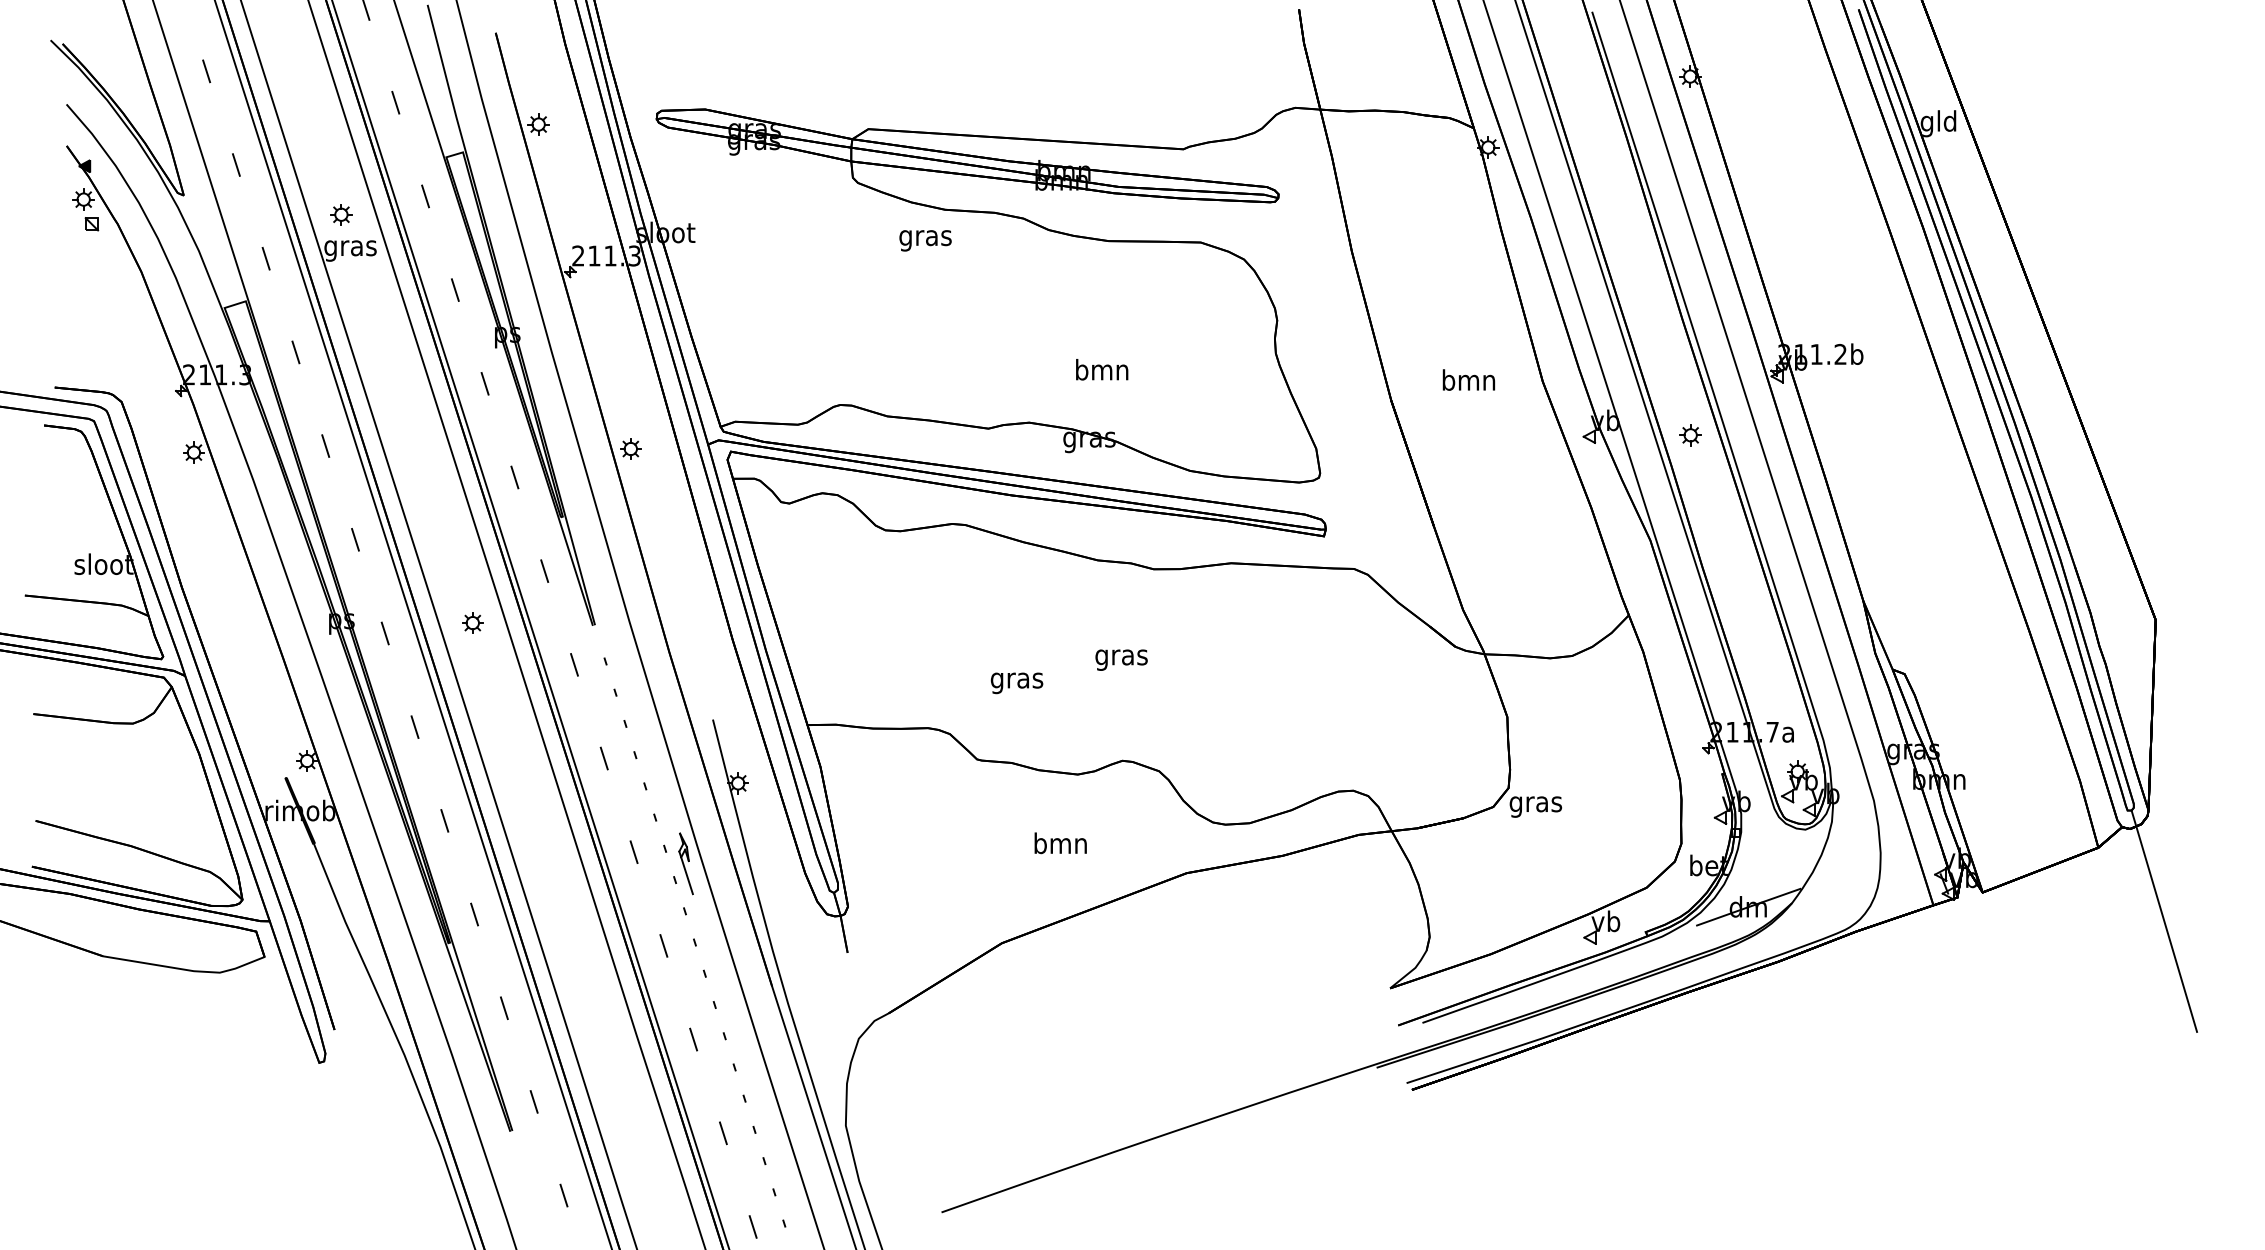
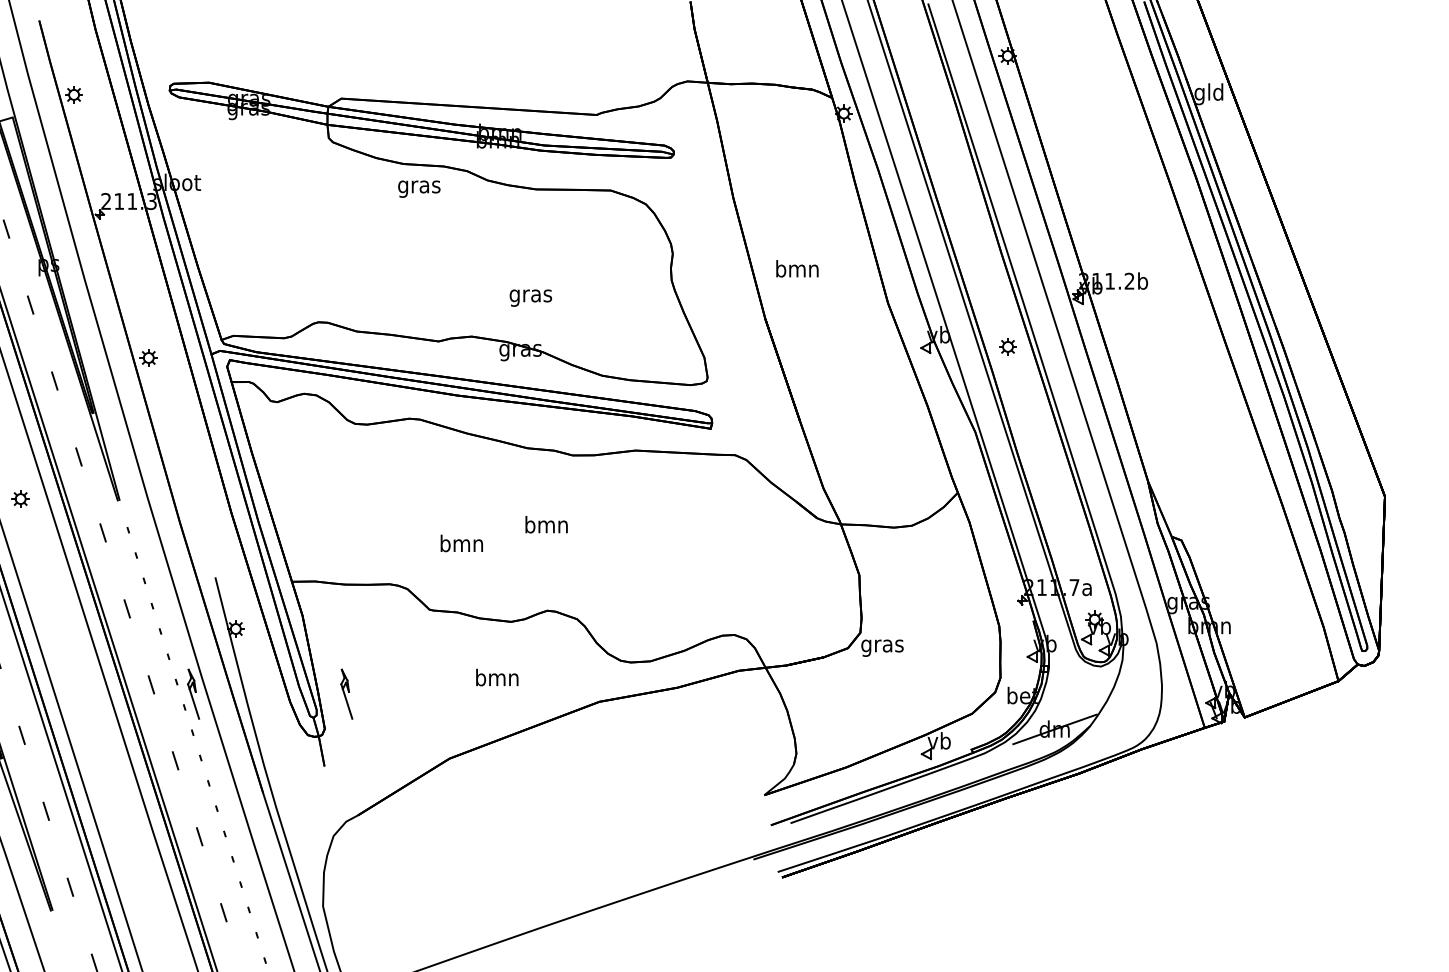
text: (925, 240) -> (419, 188), moved
text: (1102, 372) -> (531, 295), bmn -> gras
text: (1468, 379) -> (797, 268), moved
text: (1121, 656) -> (546, 526), gras -> bmn
text: (1017, 680) -> (462, 545), gras -> bmn
part: (874, 863) -> (346, 693), added
line: (2164, 920) -> (1392, 740), removed

